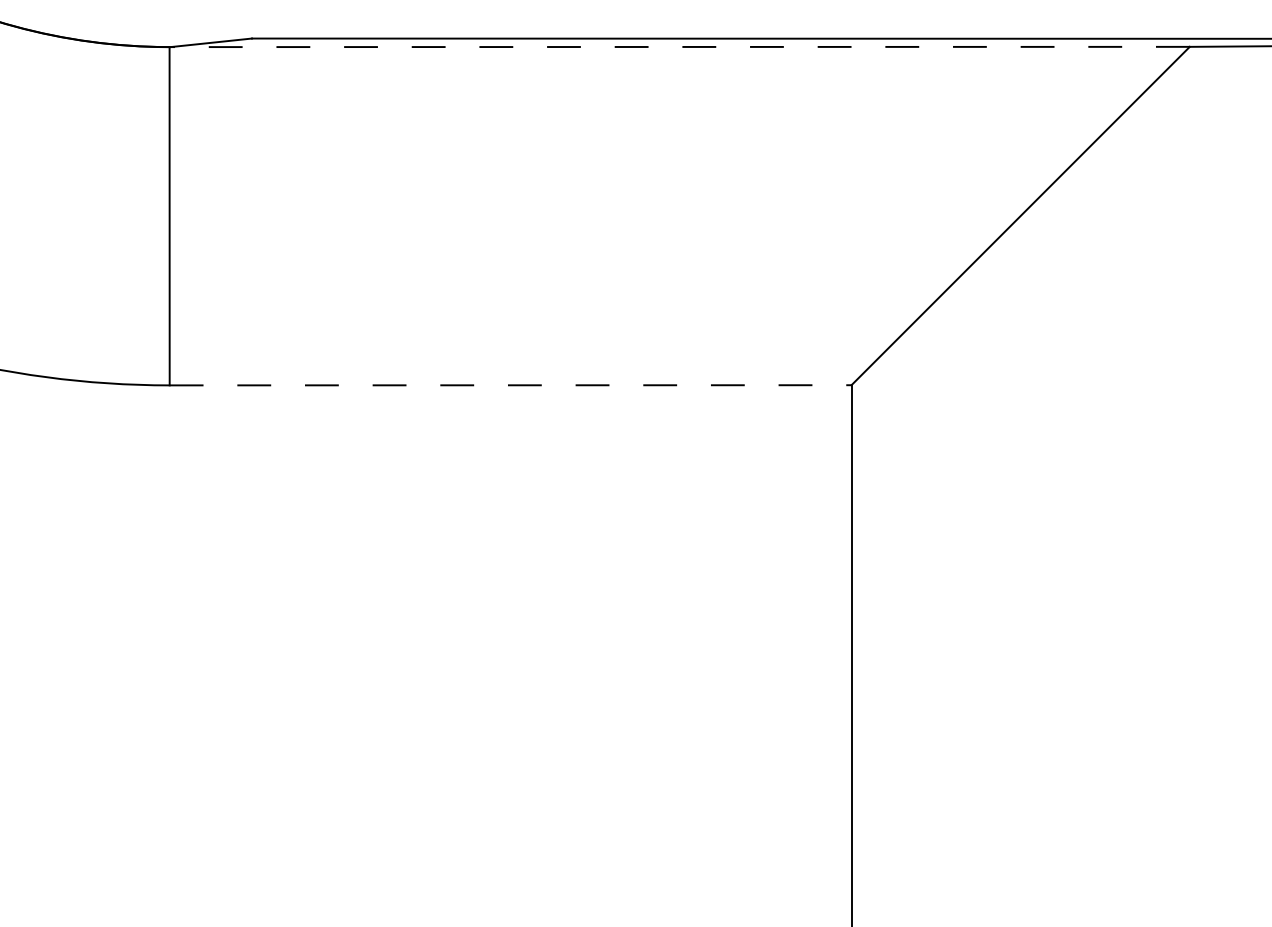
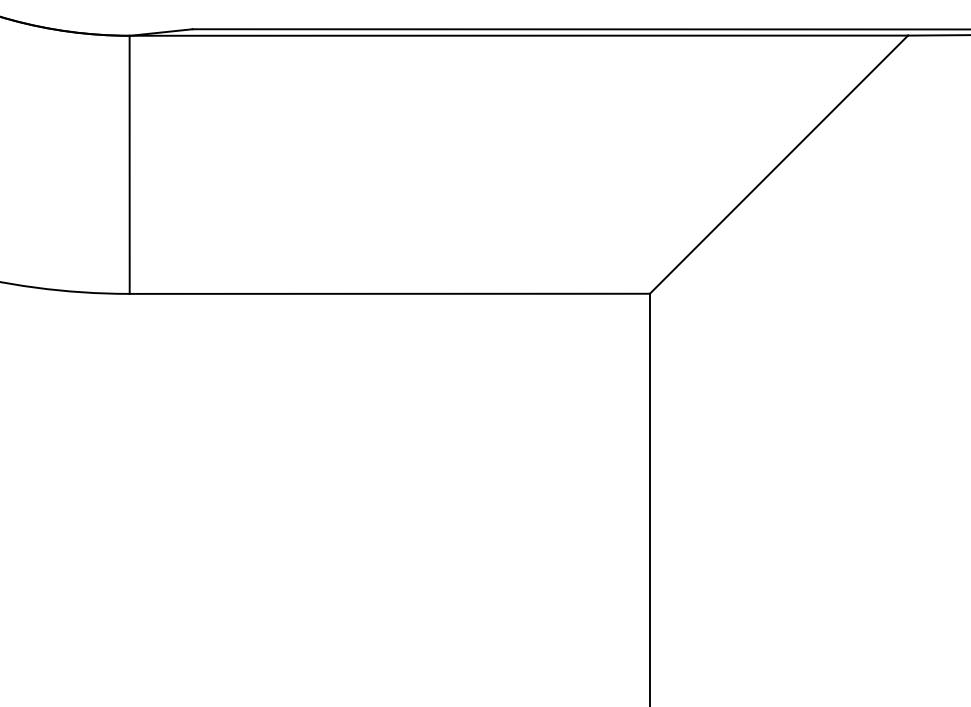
line: (680, 46) -> (519, 35), dashed -> solid
line: (510, 385) -> (389, 293), dashed -> solid

